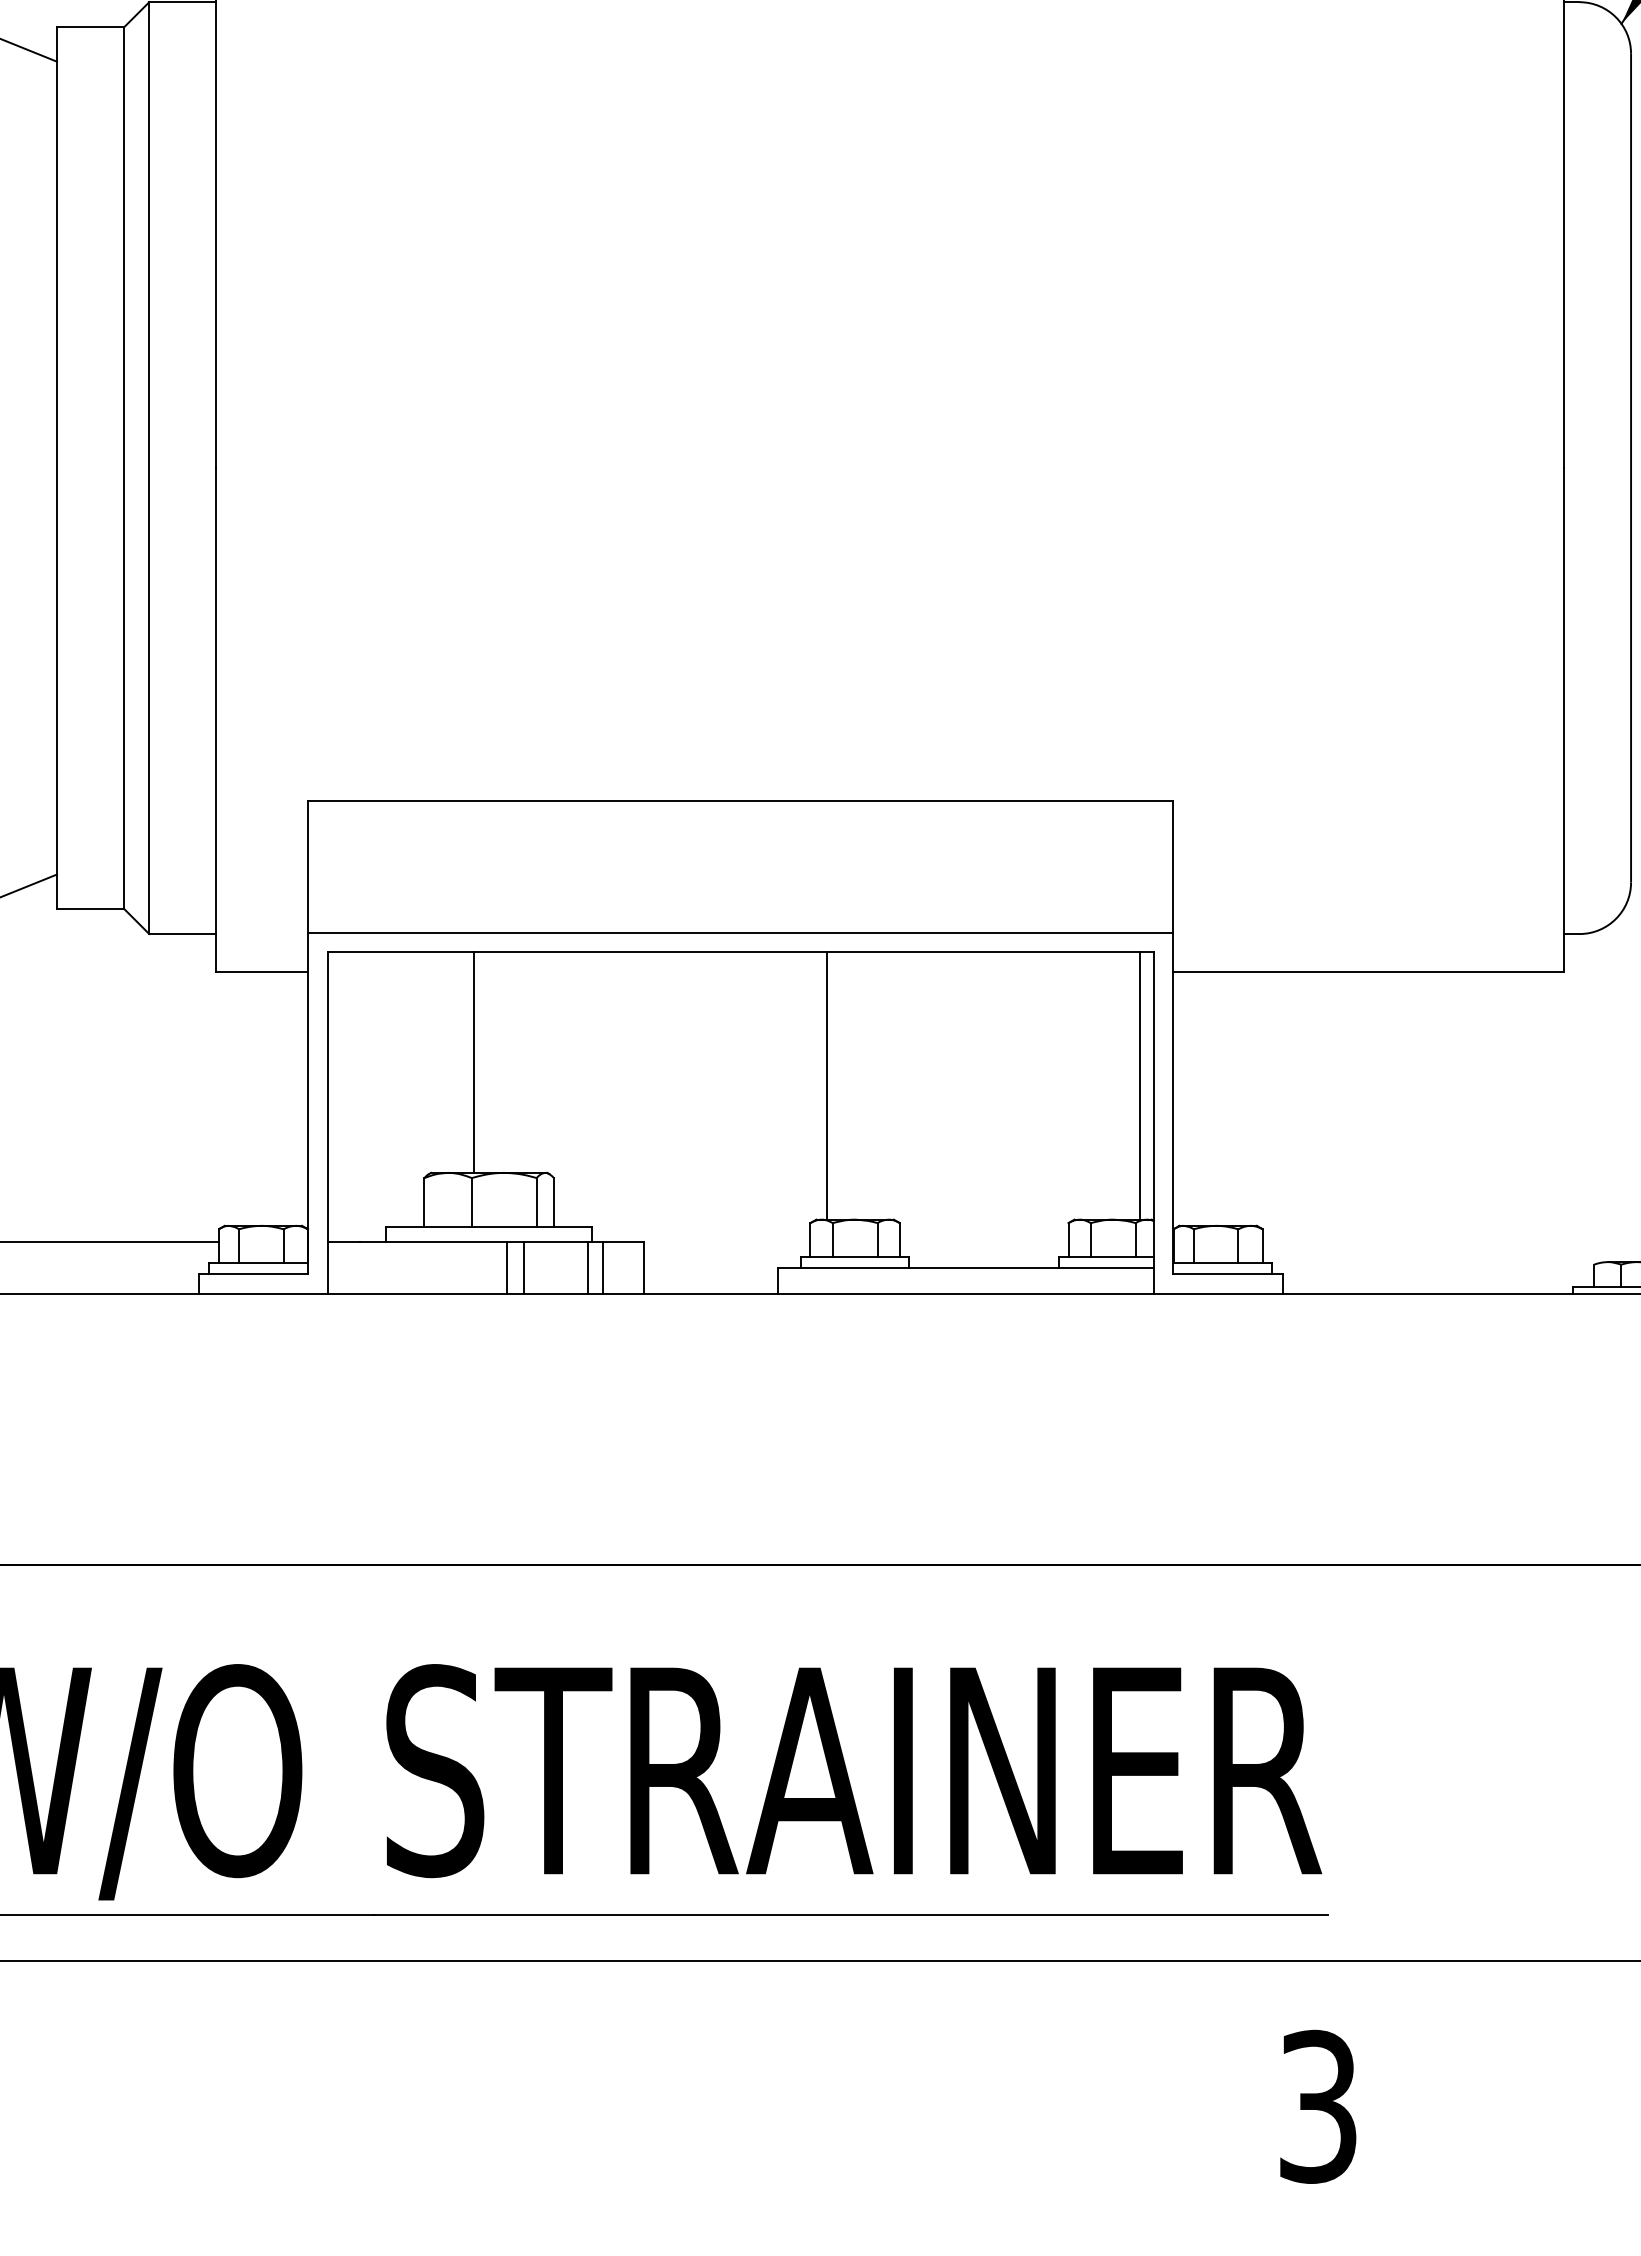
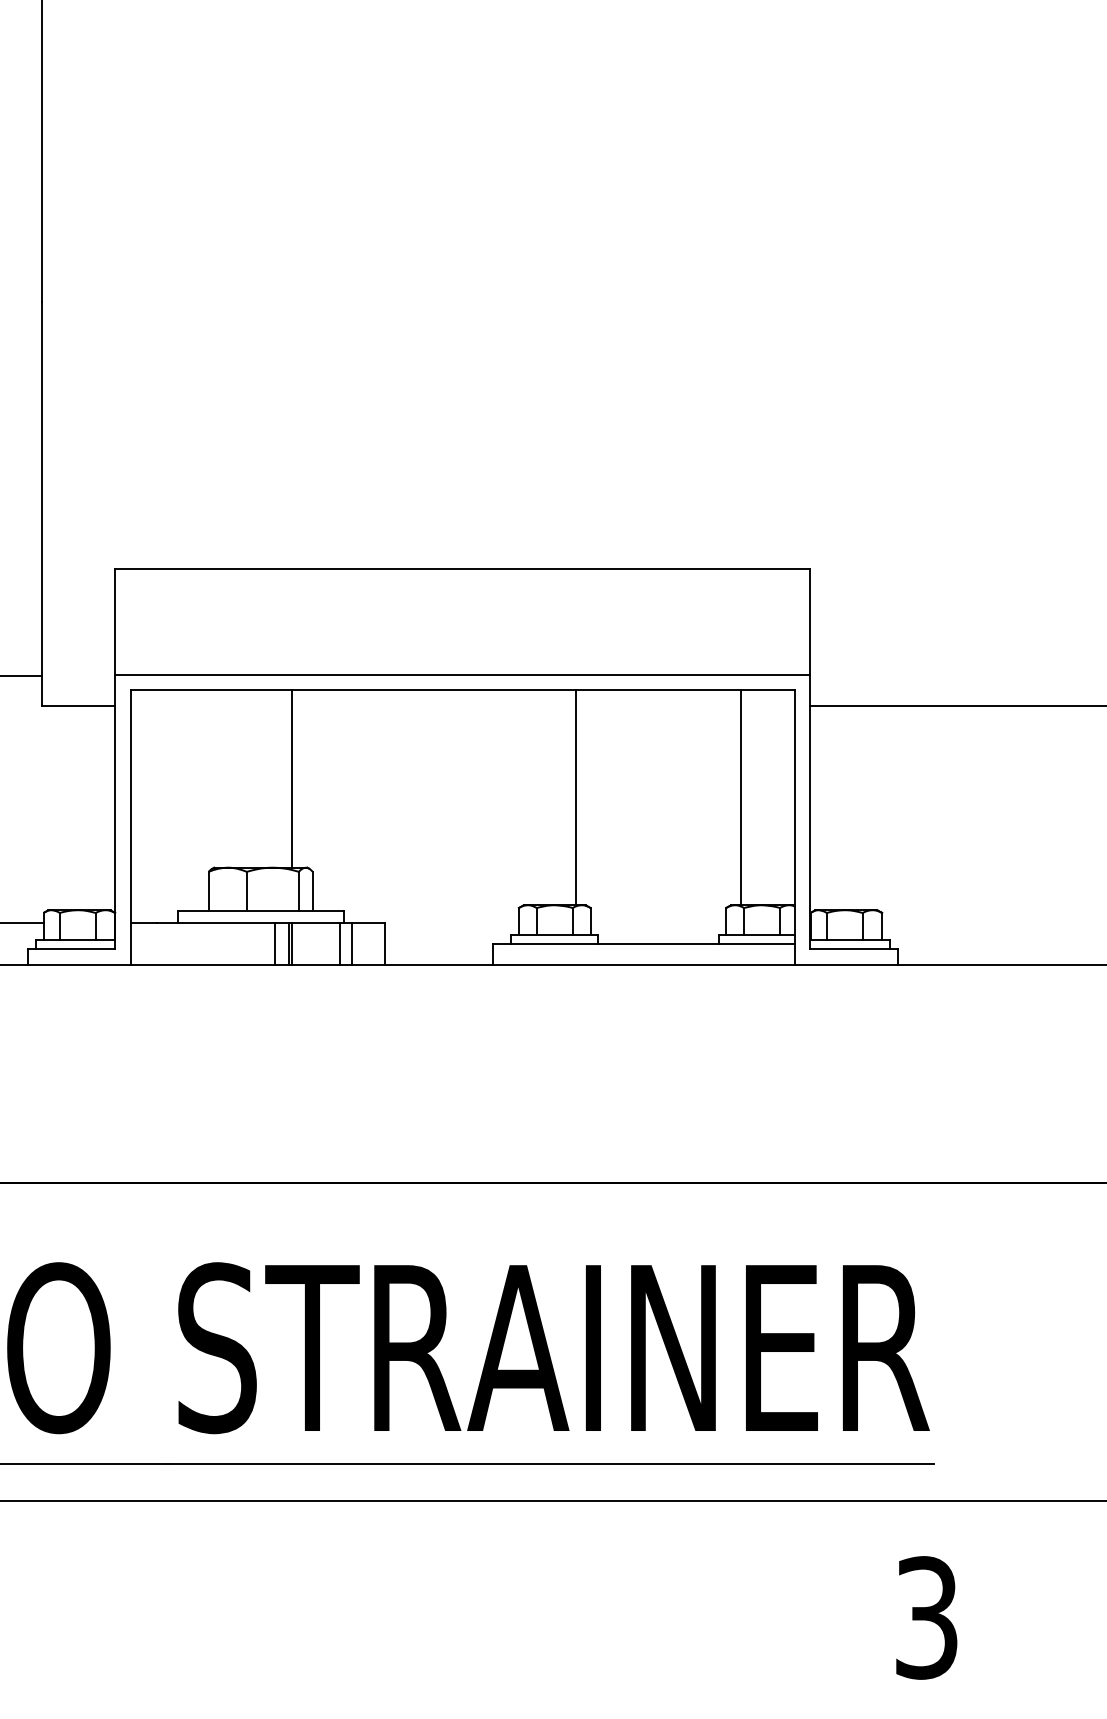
line: (473, 1062) -> (291, 779), moved
line: (826, 1085) -> (575, 797), moved
line: (1140, 1085) -> (741, 797), moved
line: (527, 1267) -> (291, 943), added

